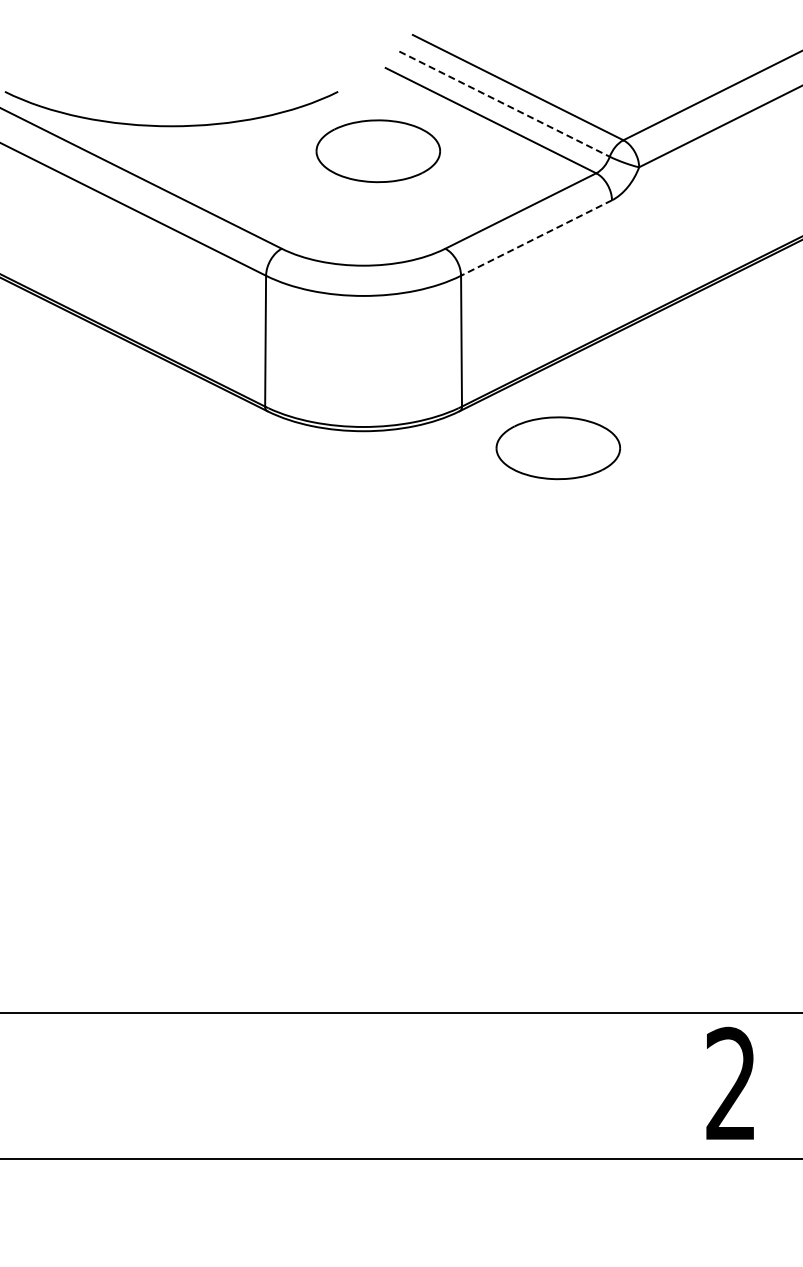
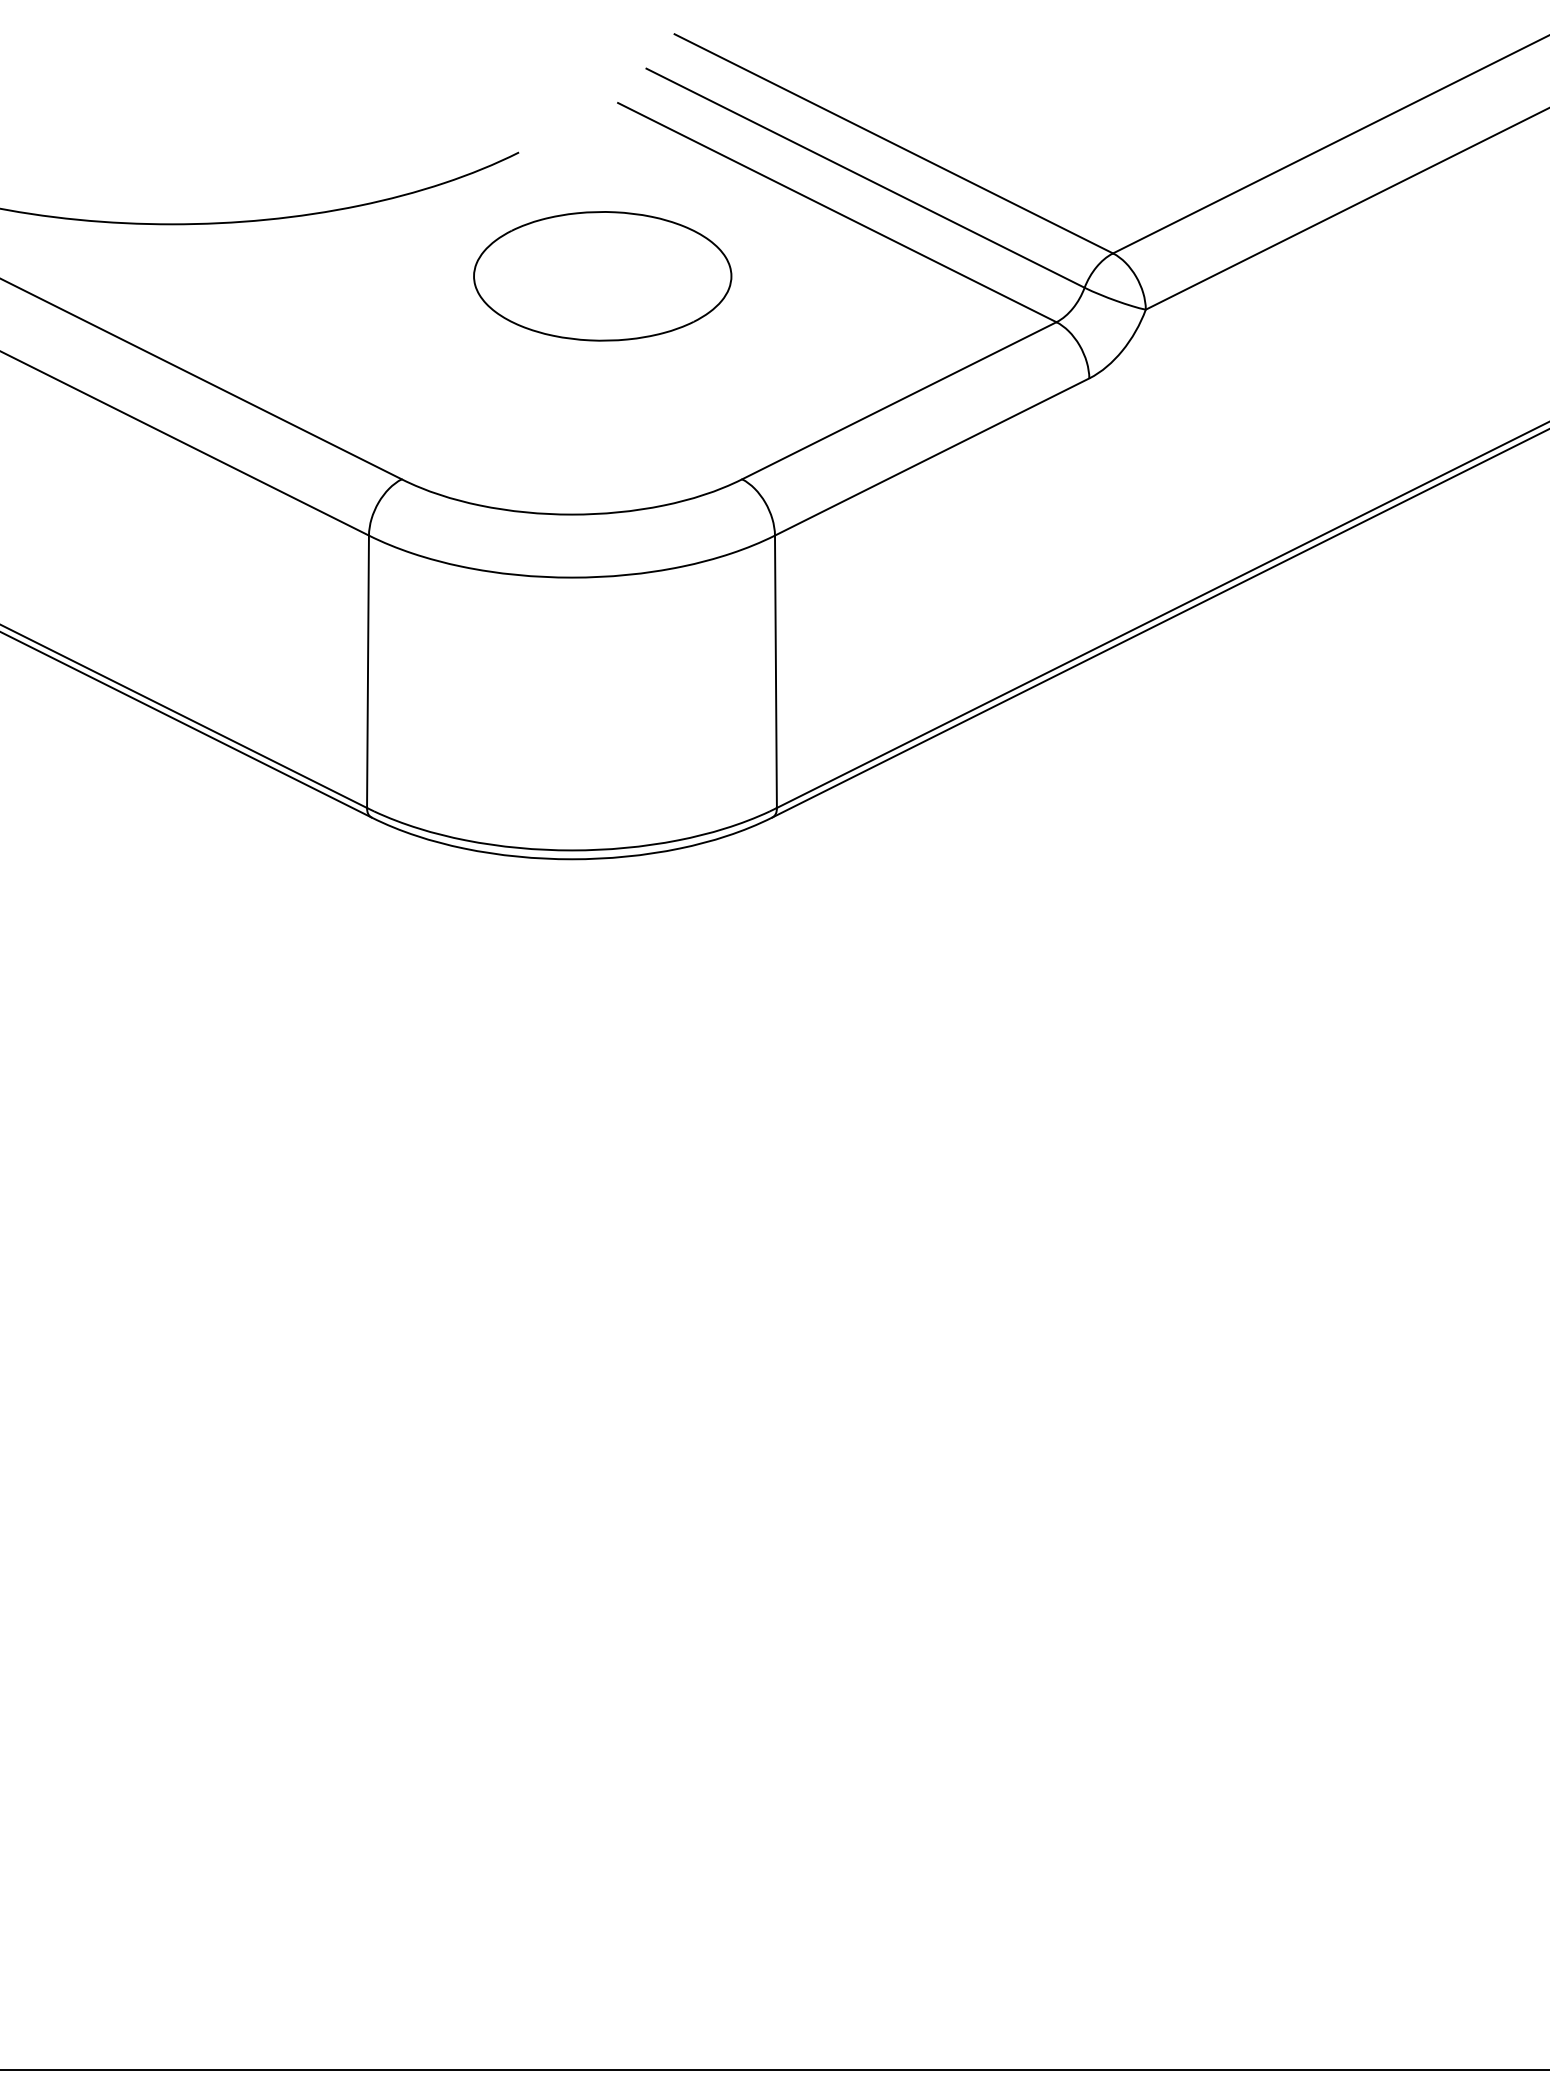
line: (504, 104) -> (865, 178), dashed -> solid
line: (536, 238) -> (932, 457), dashed -> solid
part: (557, 448) -> (975, 895), removed

